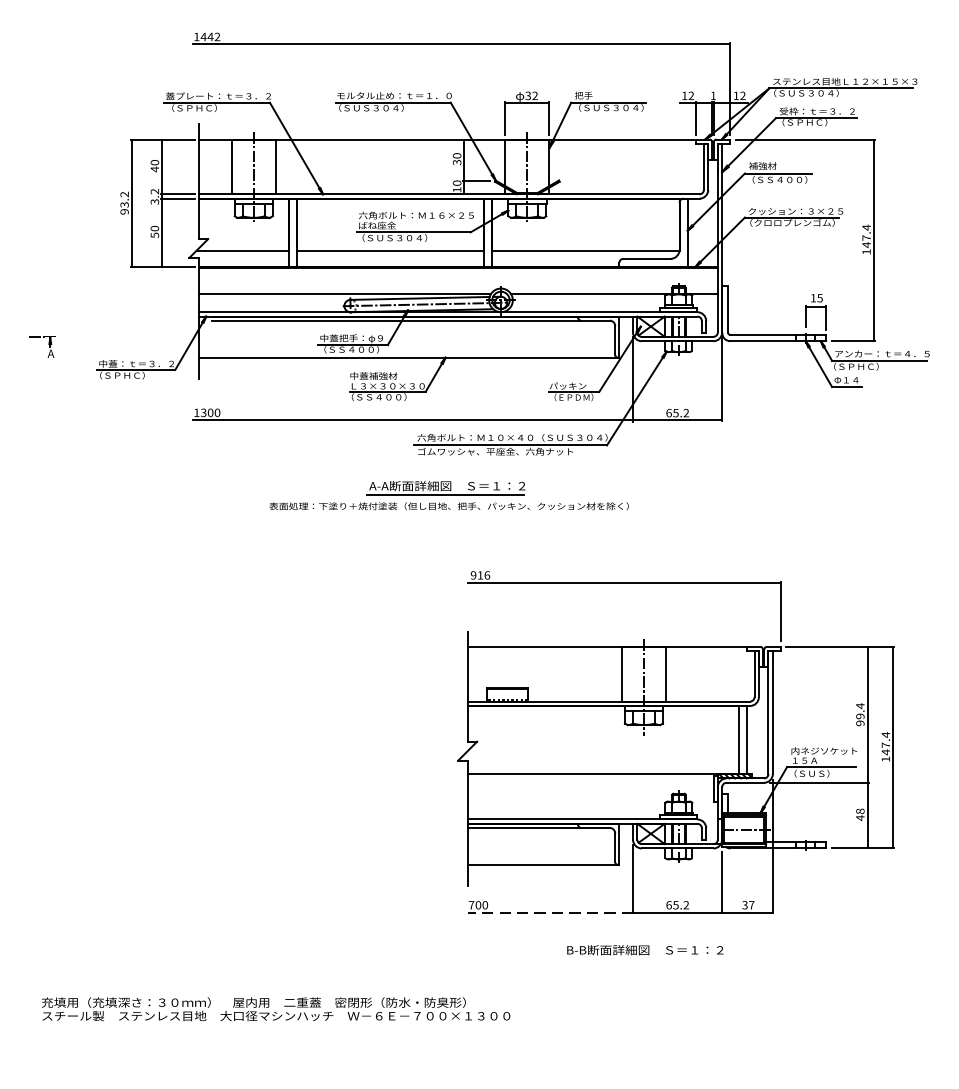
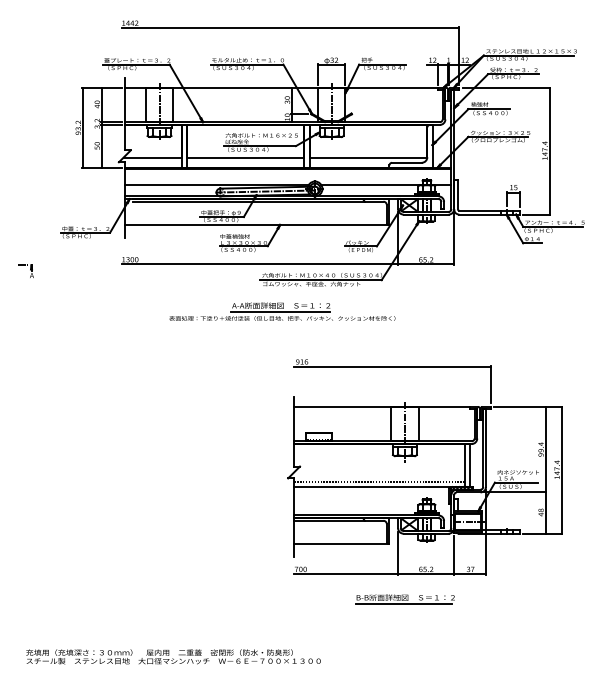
part: (40, 345) -> (25, 270), moved
line: (603, 765) -> (379, 481), added
line: (551, 913) -> (346, 574), dashed -> solid
line: (641, 959) -> (403, 603), added
text: (276, 1008) -> (173, 656), moved

